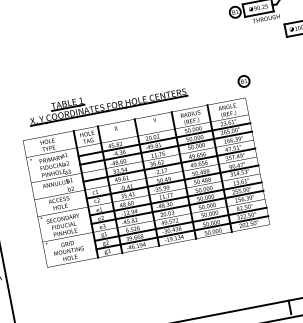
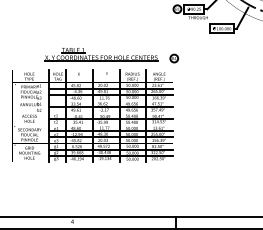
part: (107, 101) -> (101, 54), moved

